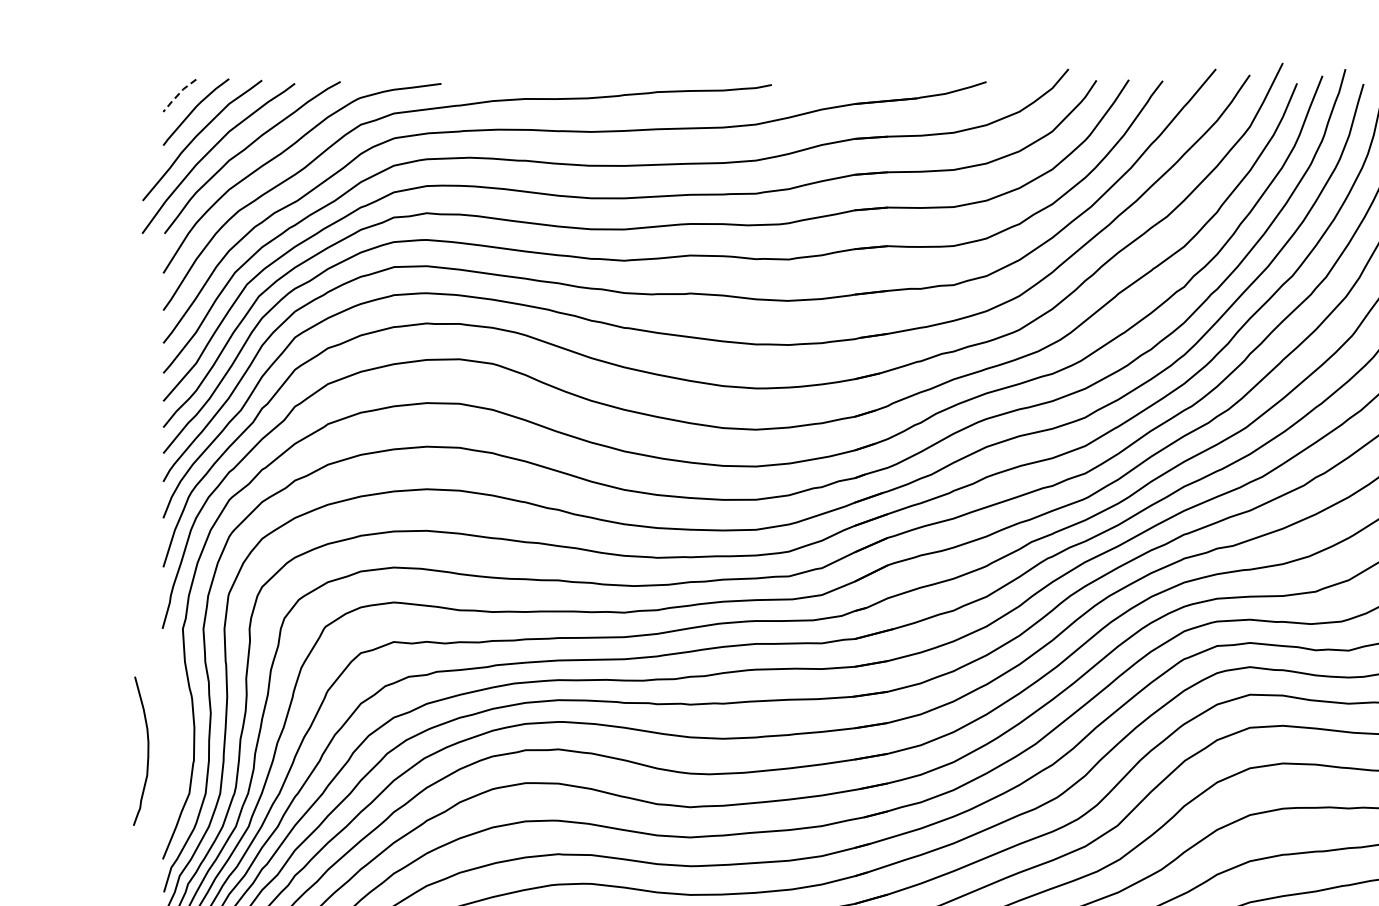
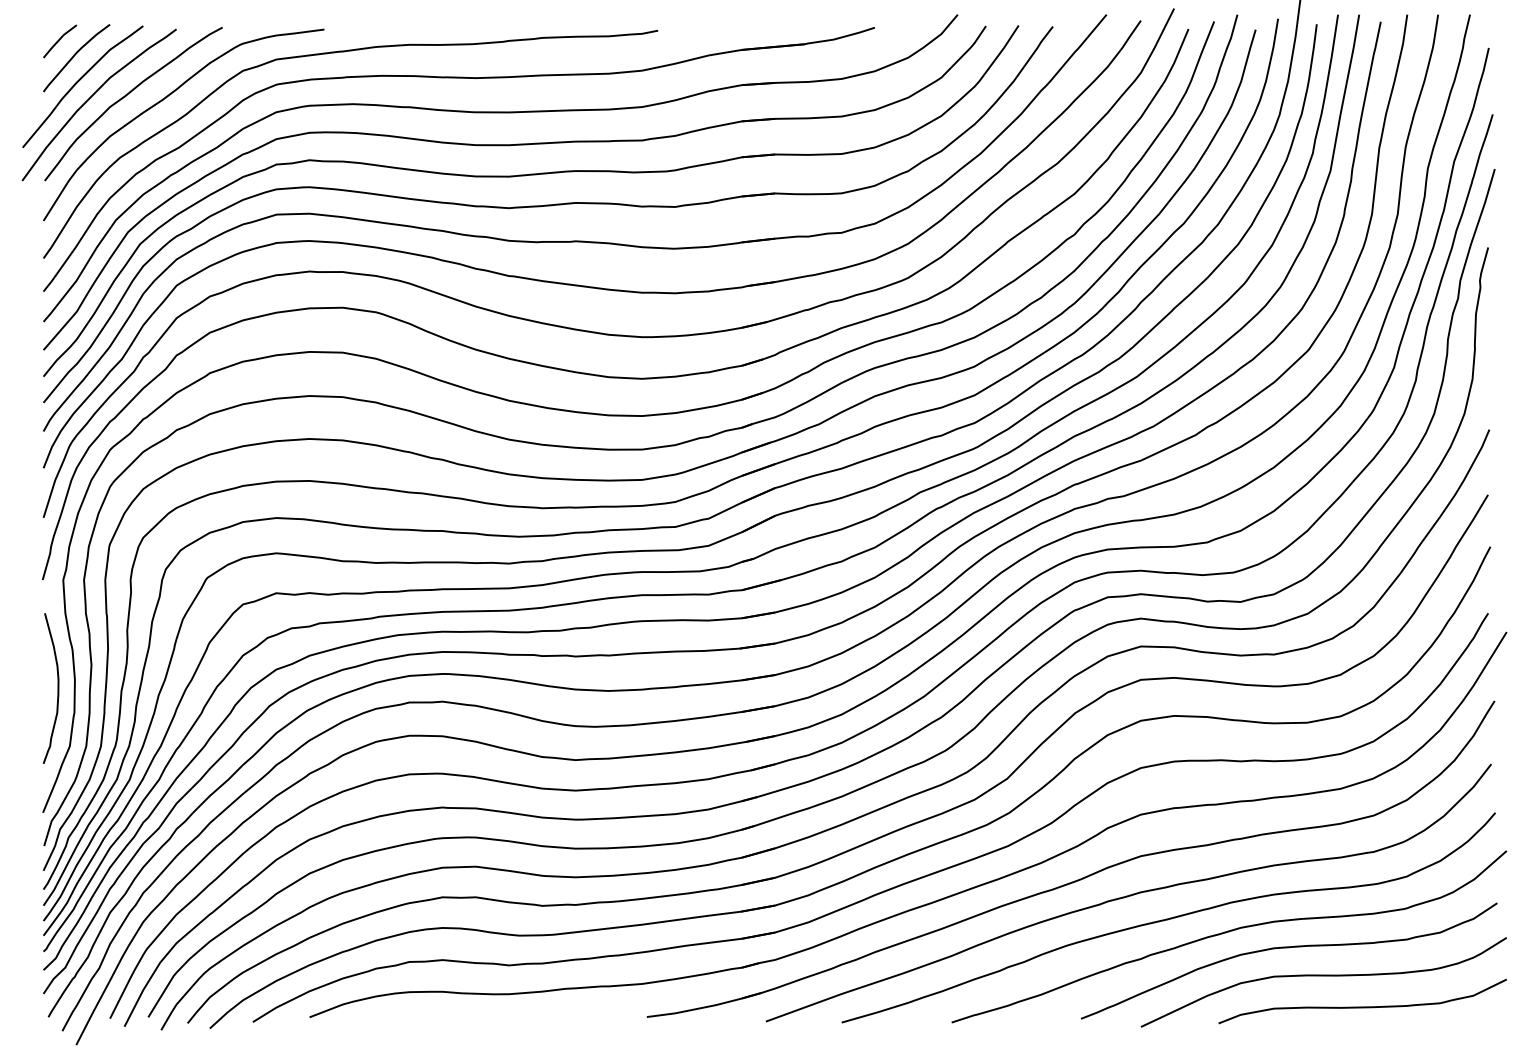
line: (178, 94) -> (58, 40), dashed -> solid
curve: (147, 751) -> (57, 688), moved

